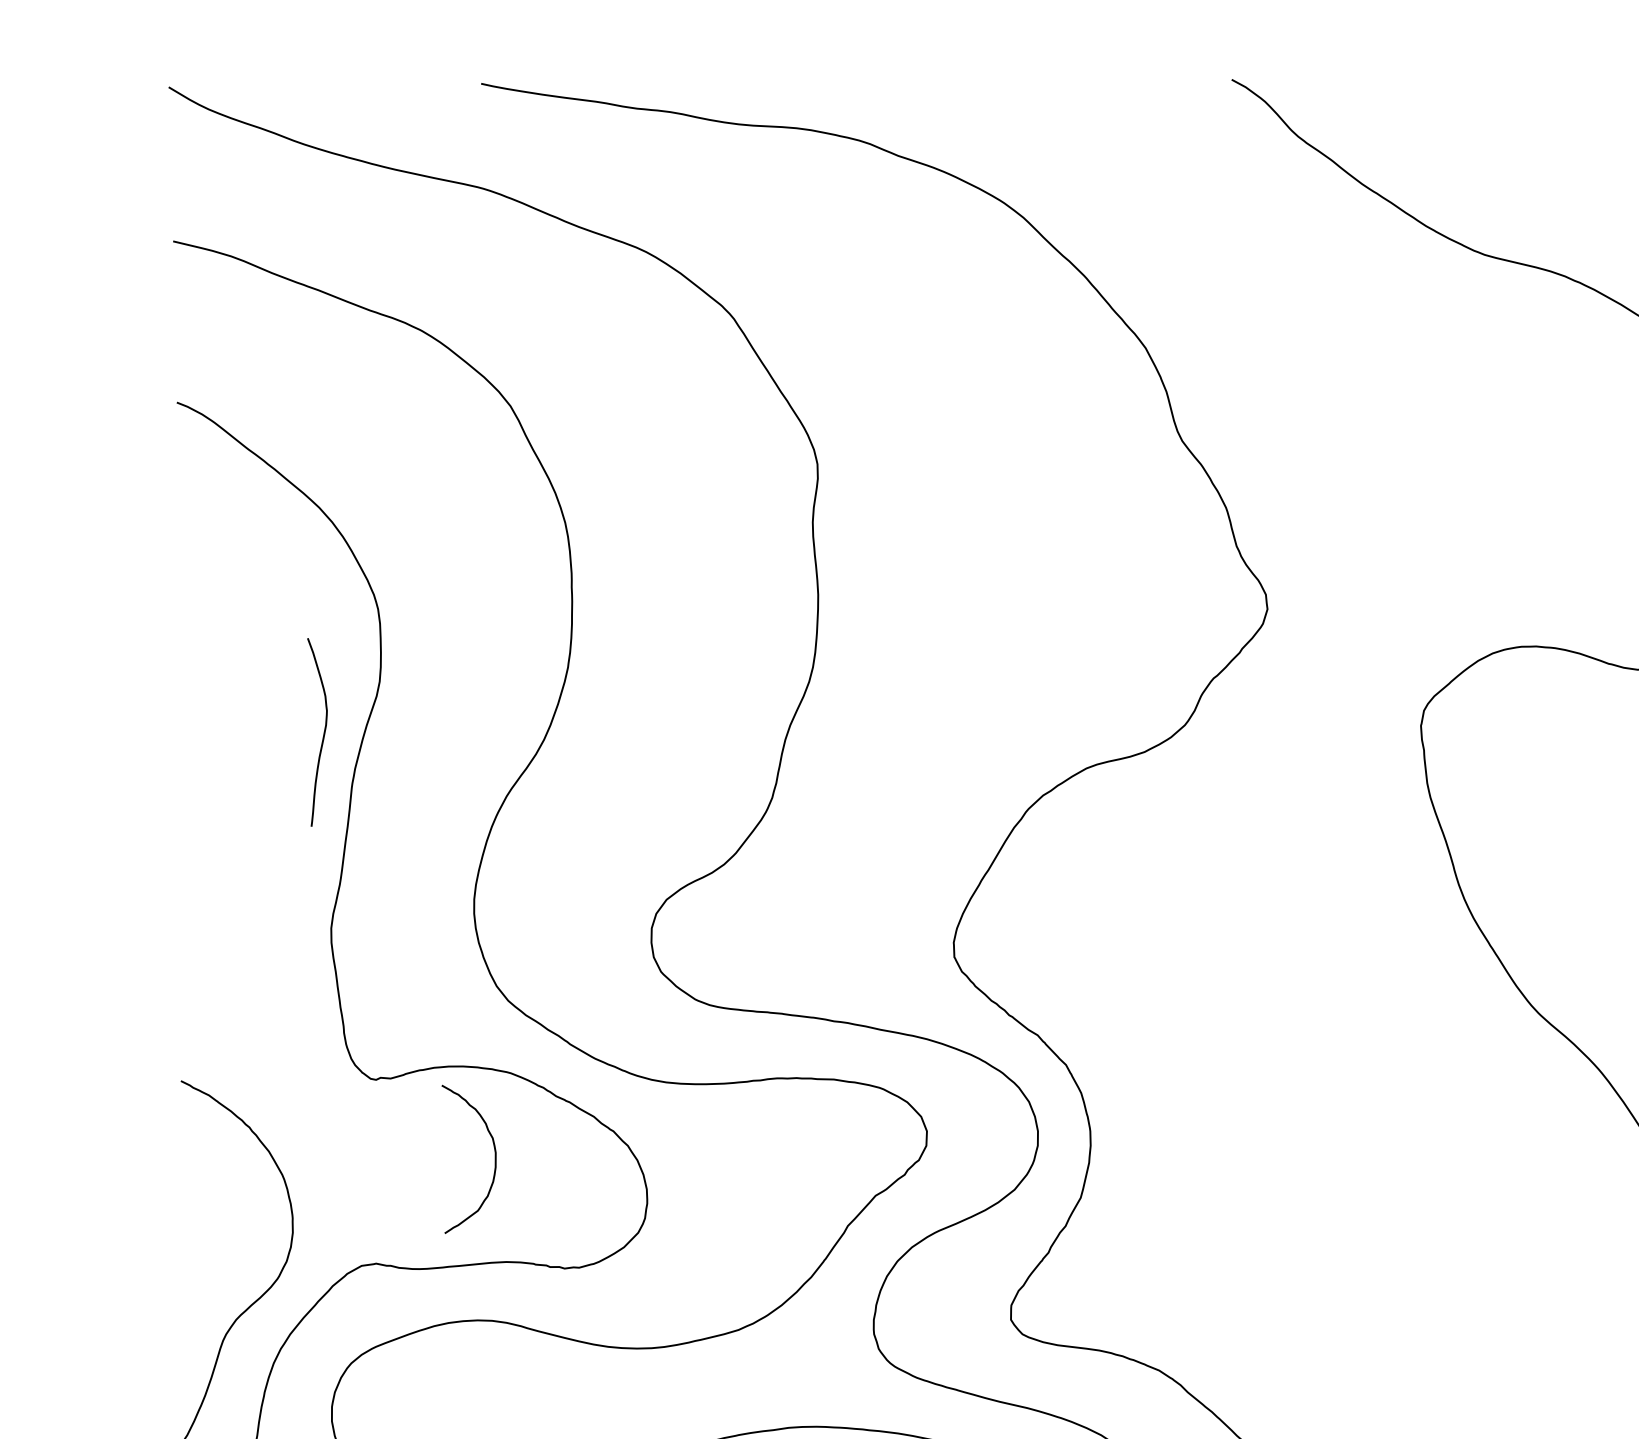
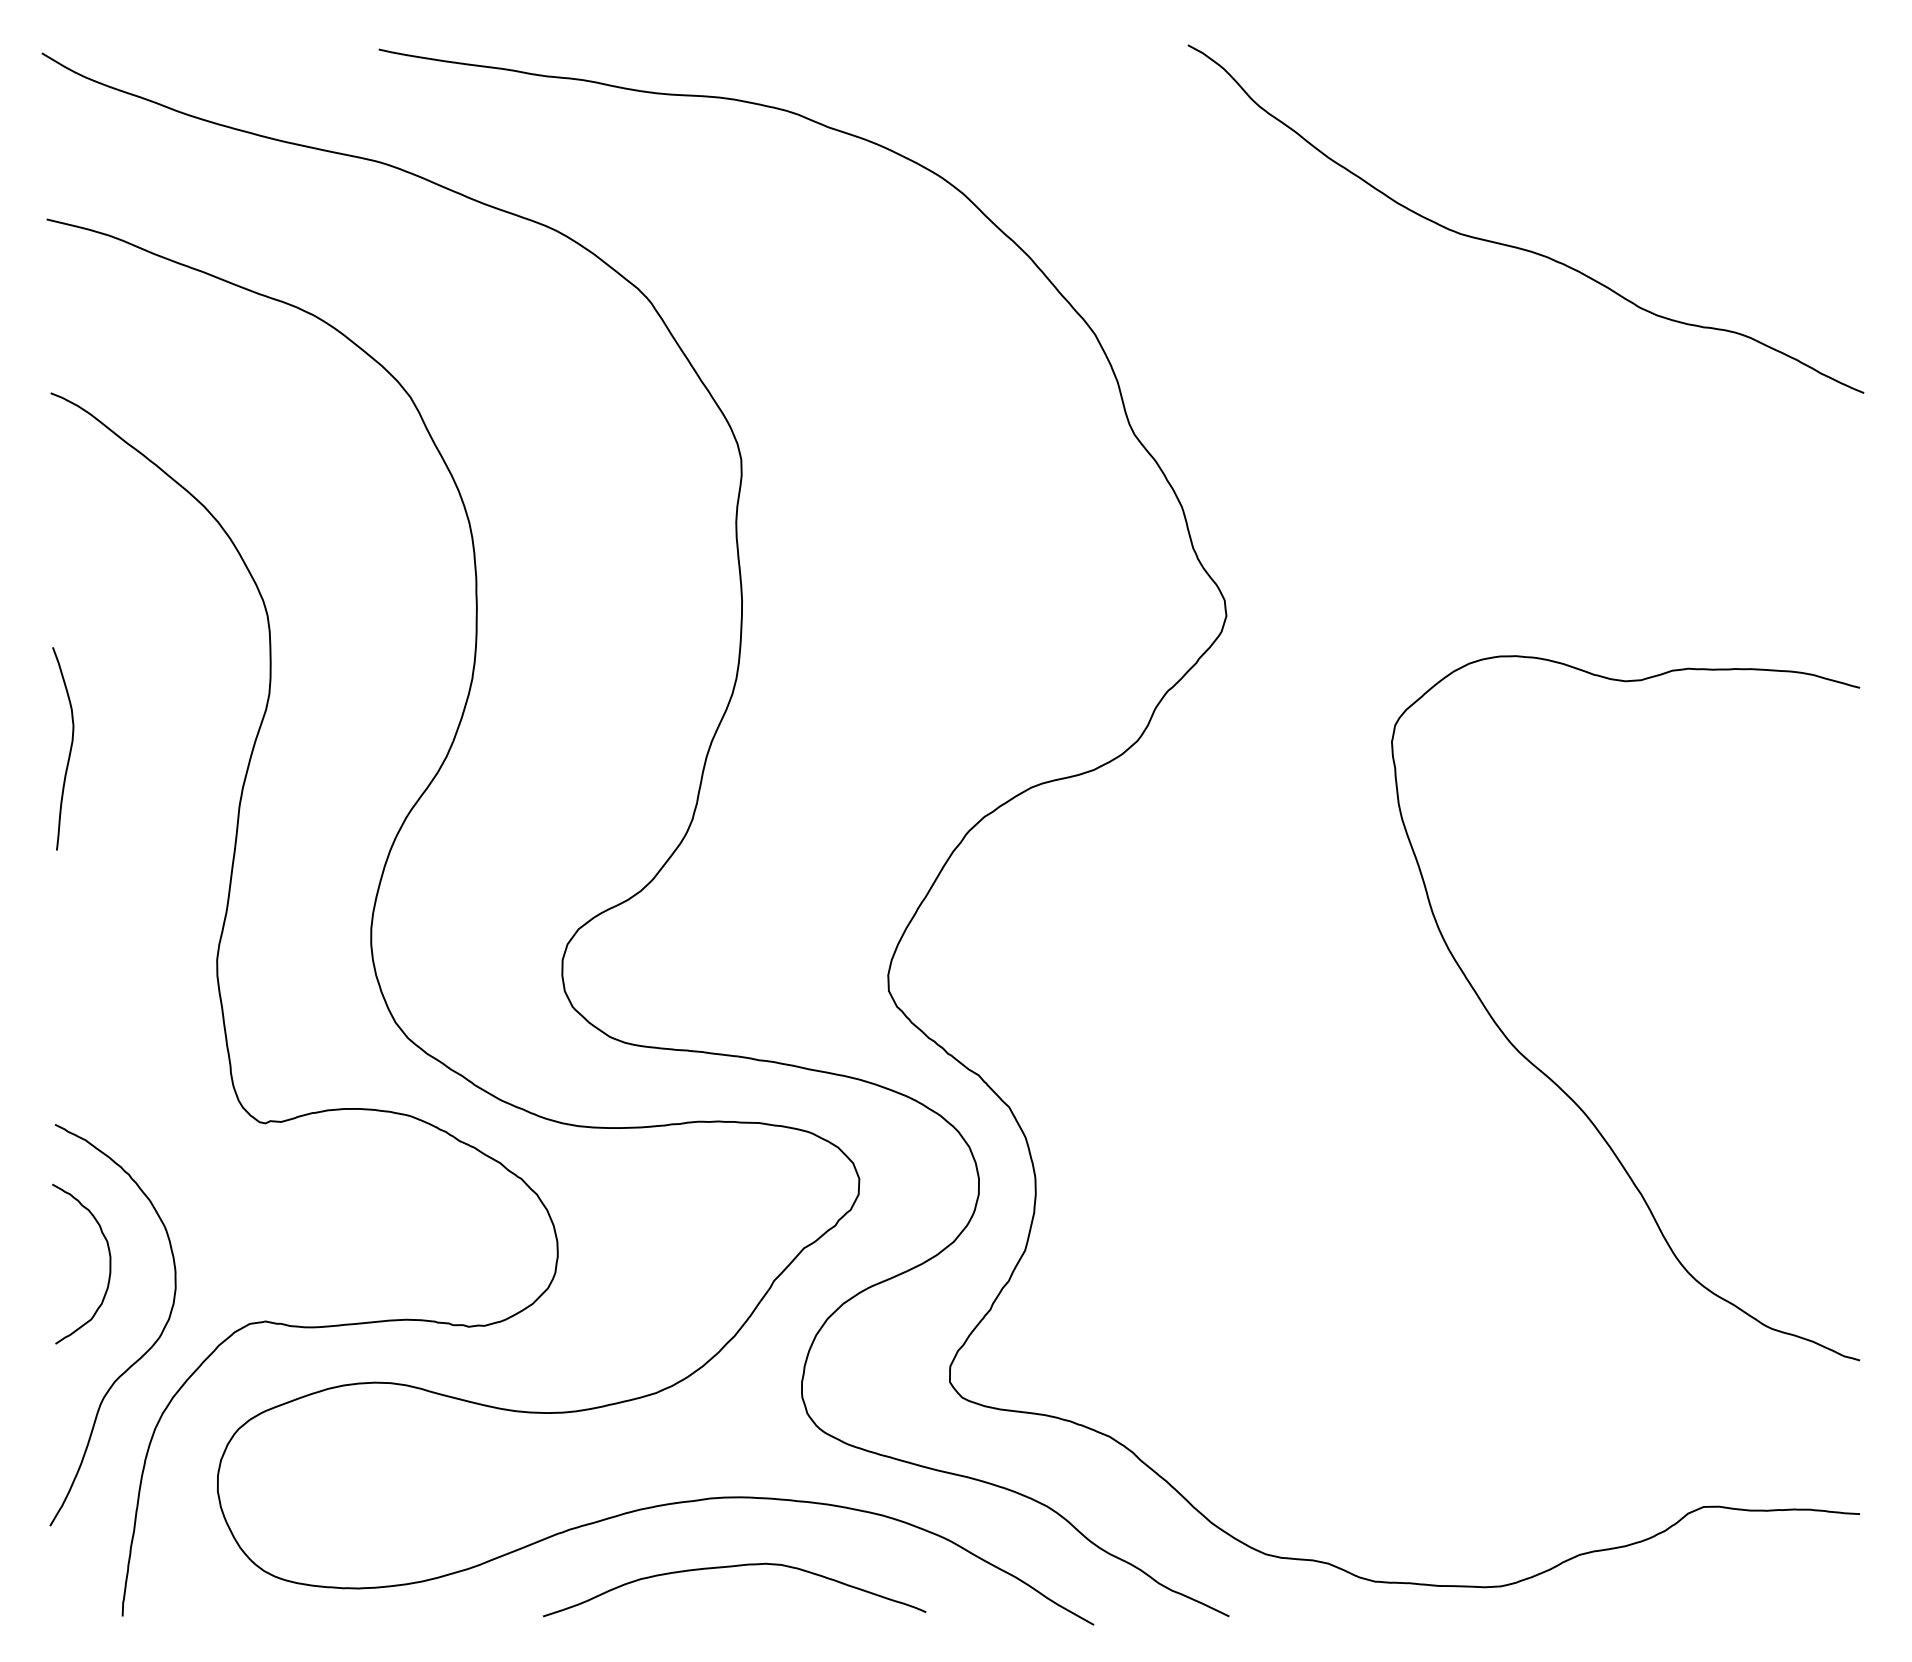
curve: (323, 733) -> (69, 750), moved
curve: (494, 1158) -> (109, 1263), moved

